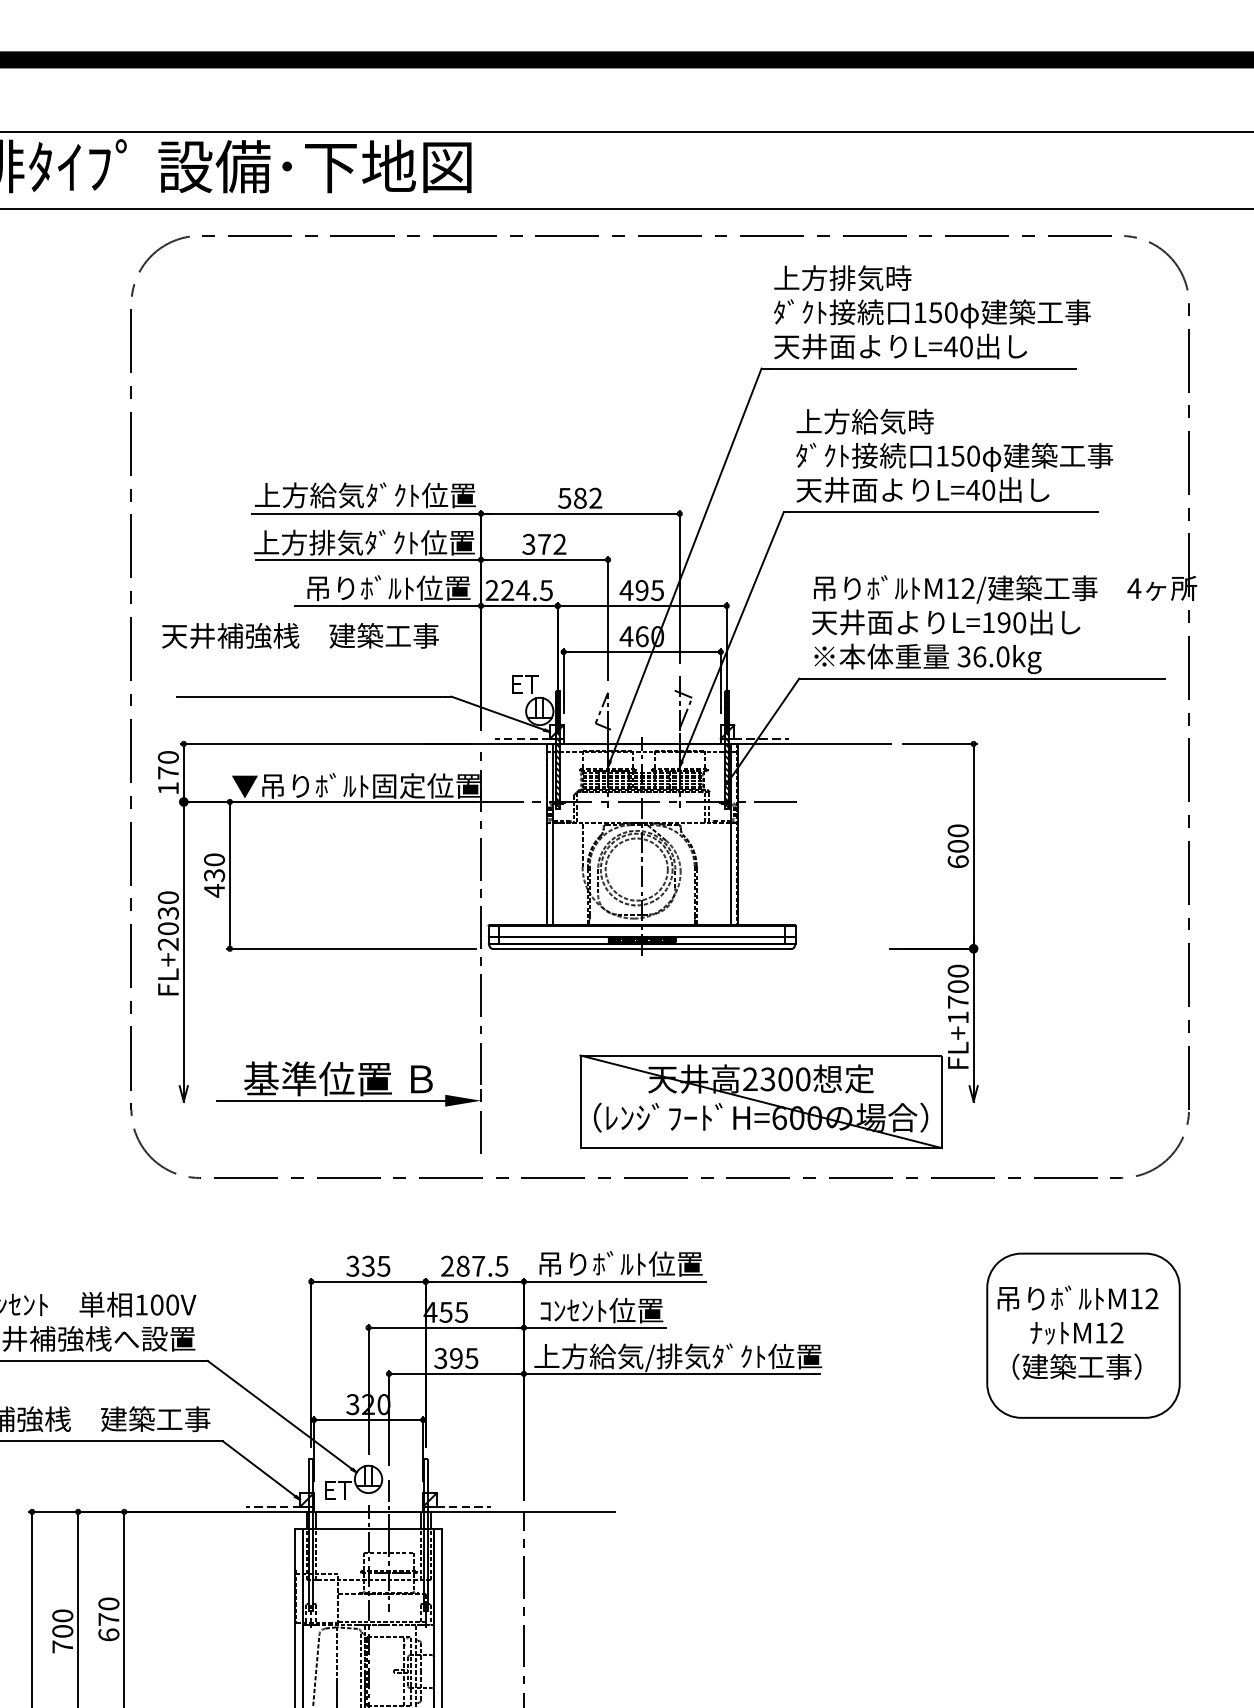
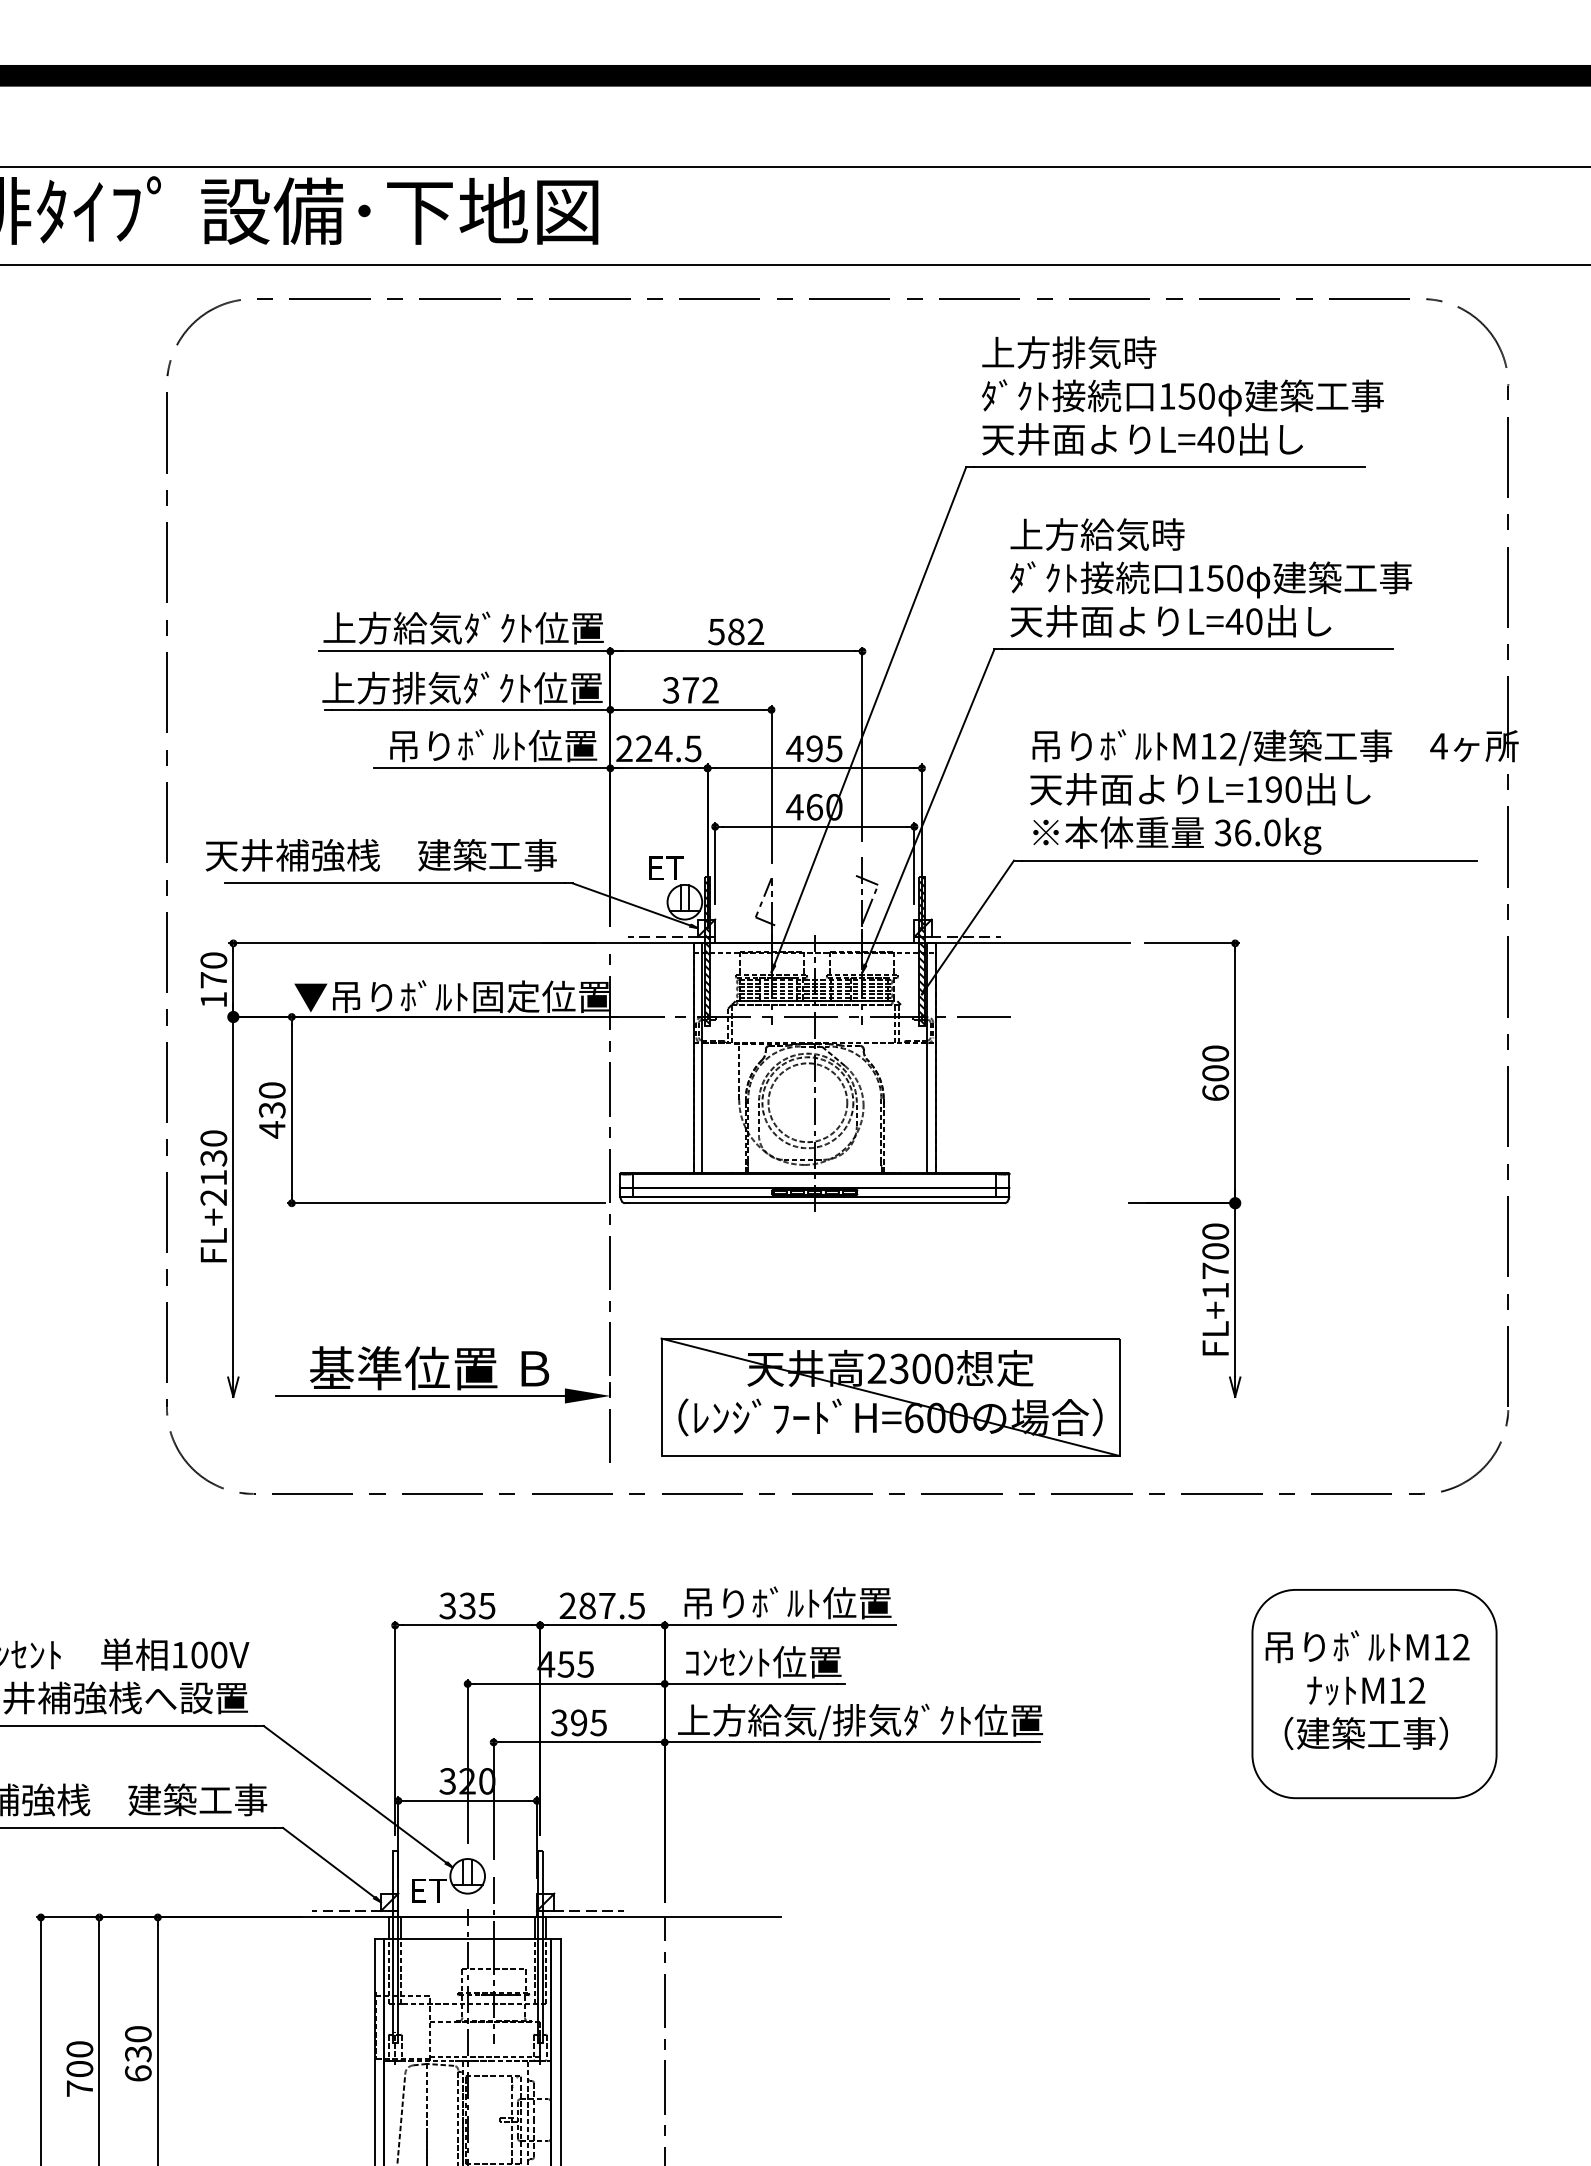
text: (299, 636) -> (380, 855), moved
text: (168, 928) -> (213, 1177), FL+2030 -> FL+2130
part: (761, 1101) -> (890, 1396), moved
text: (109, 1619) -> (138, 2053), 670 -> 630

